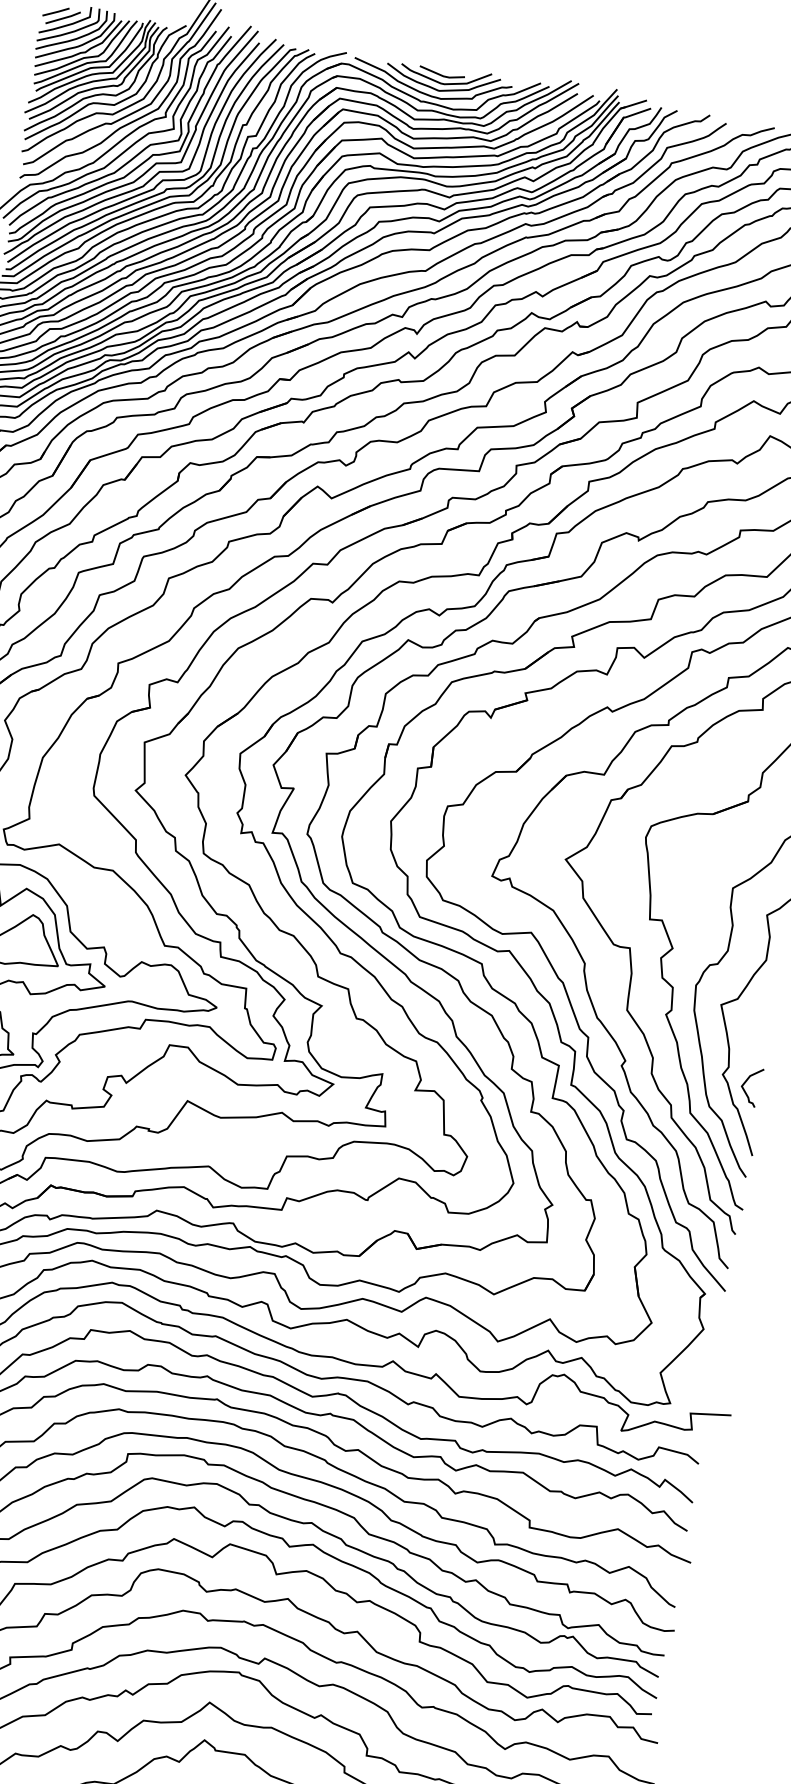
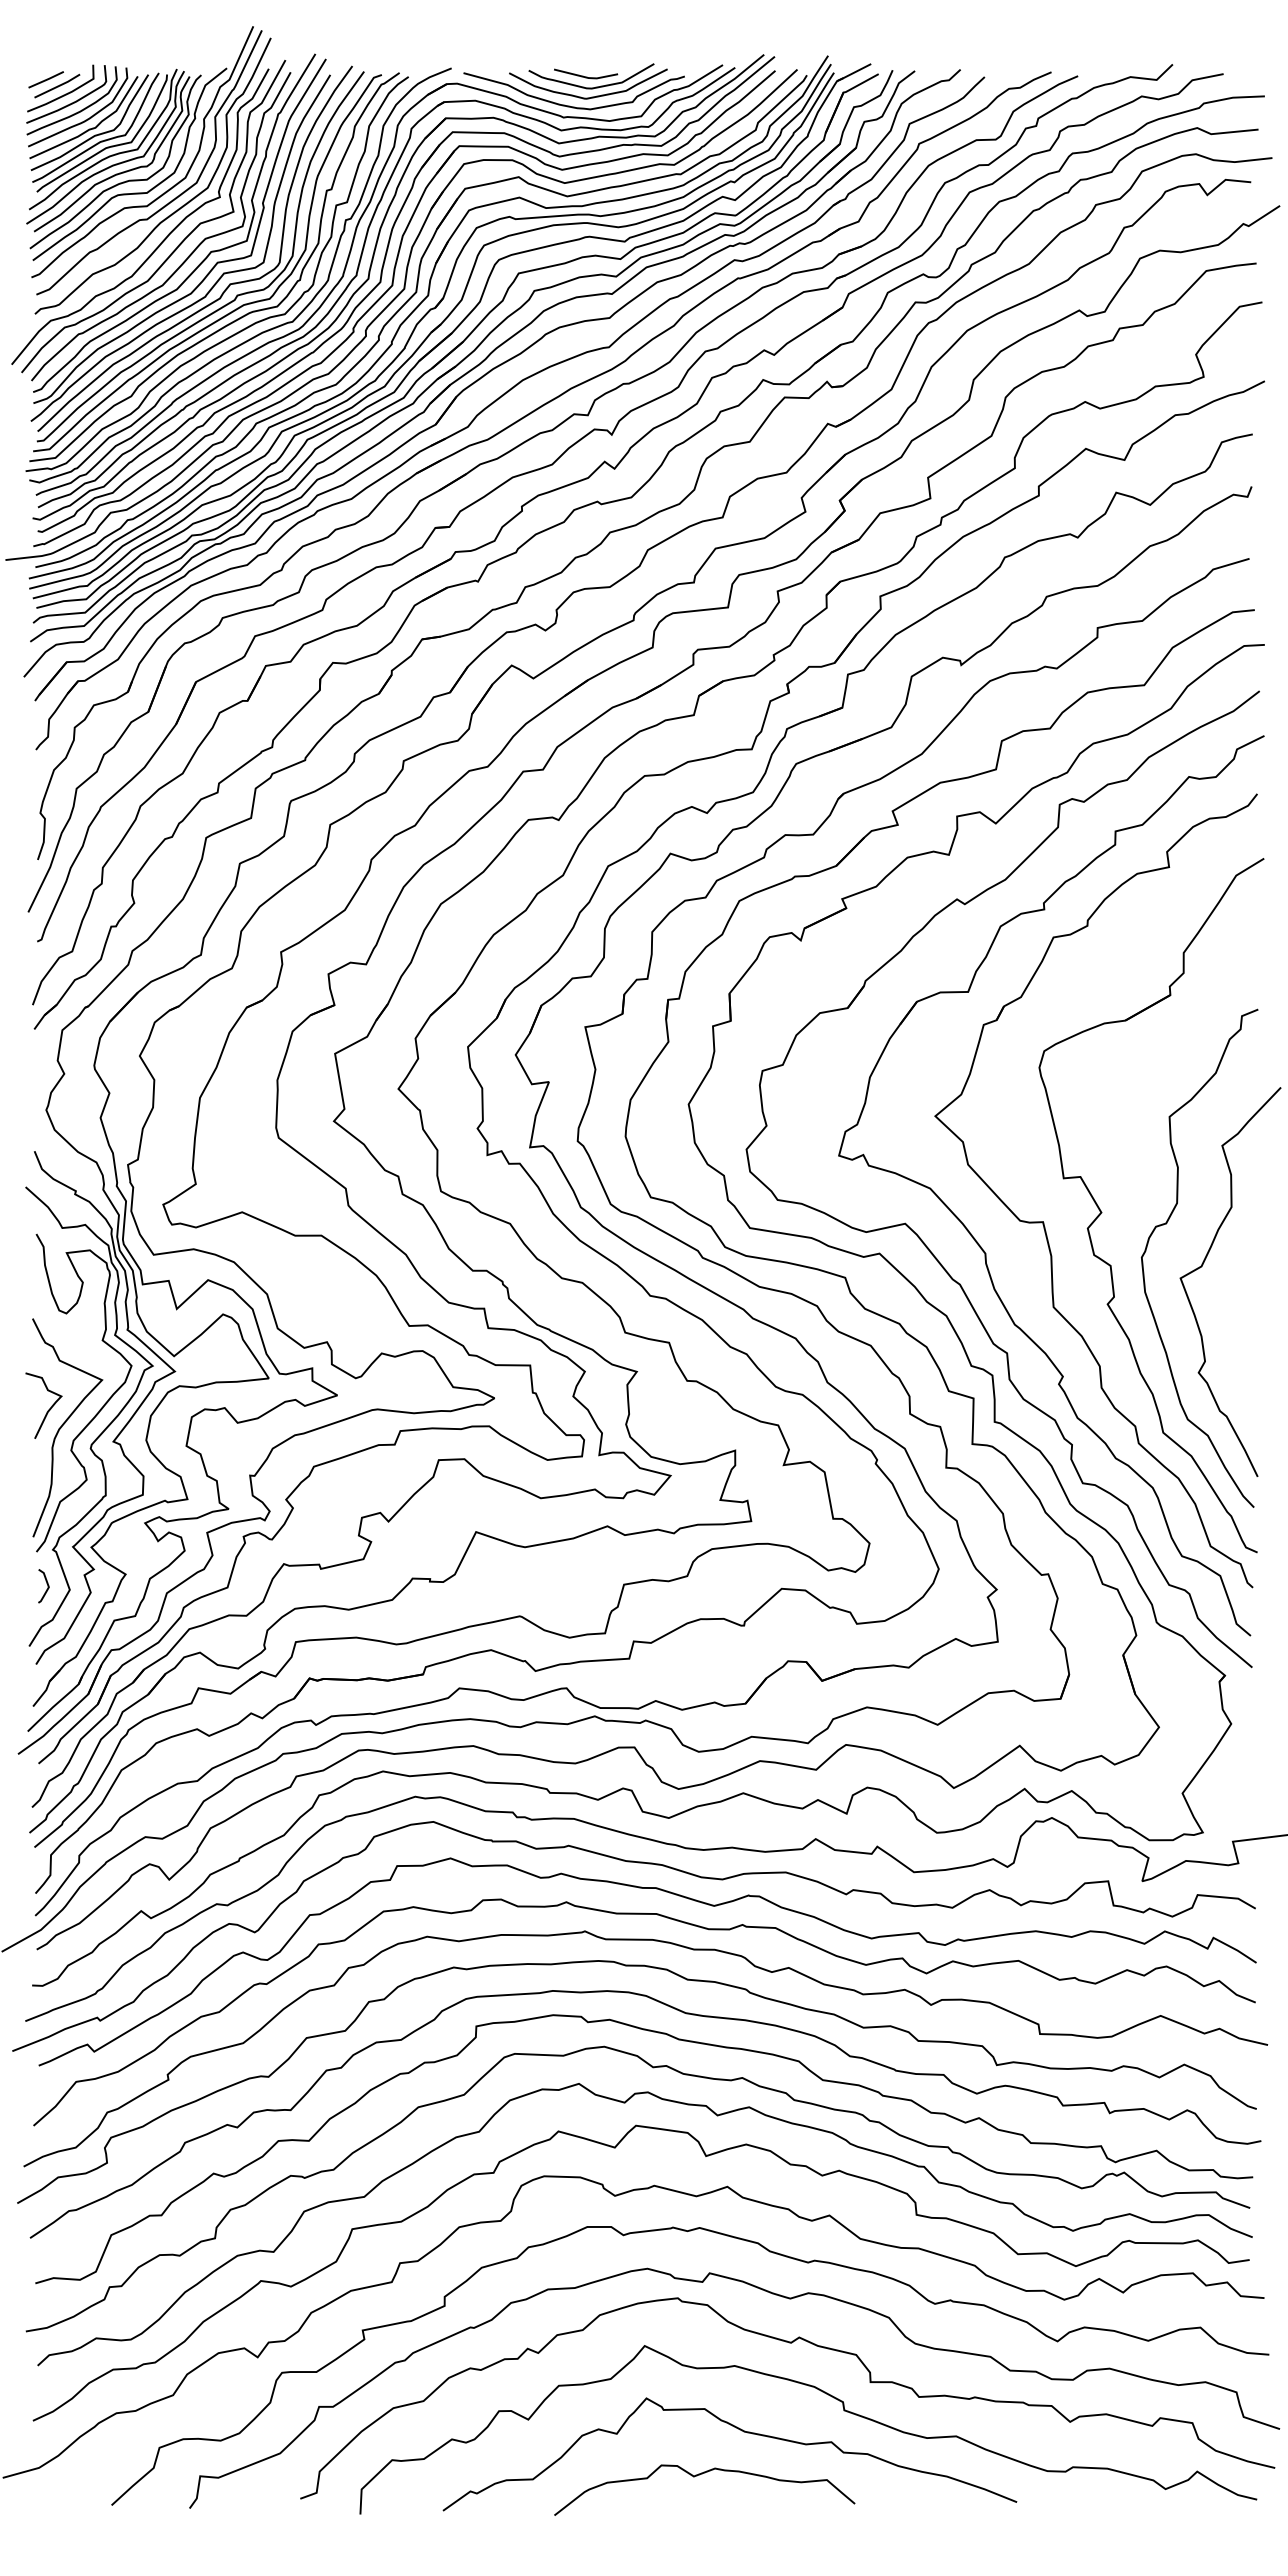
curve: (746, 1082) -> (1232, 1377), removed

